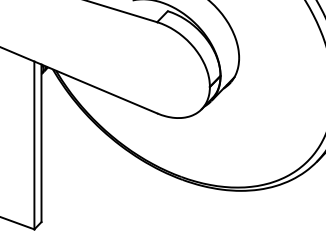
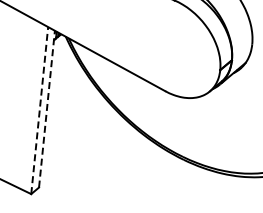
line: (41, 143) -> (46, 109), solid -> dashed
line: (34, 145) -> (39, 110), solid -> dashed

